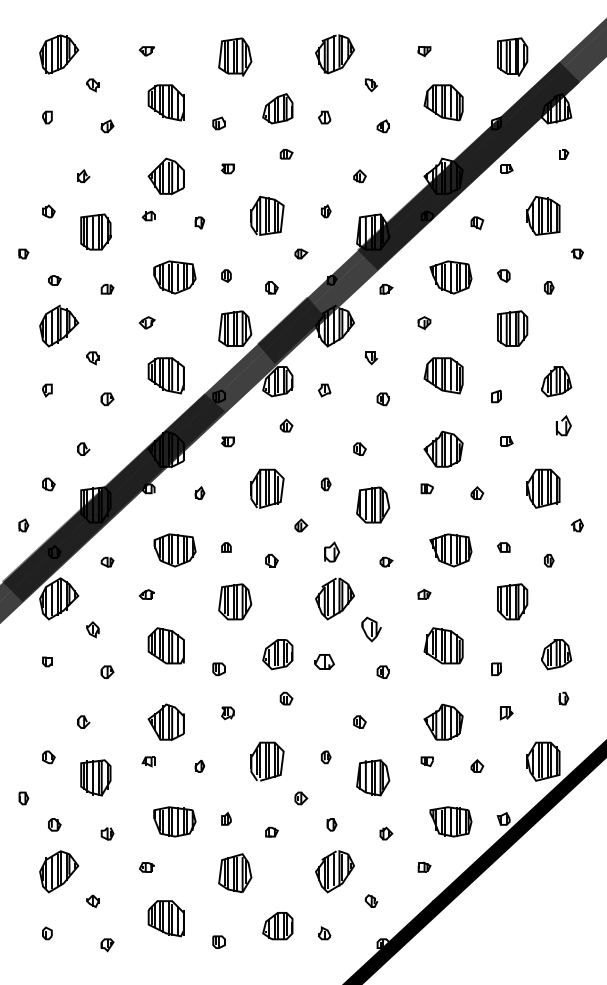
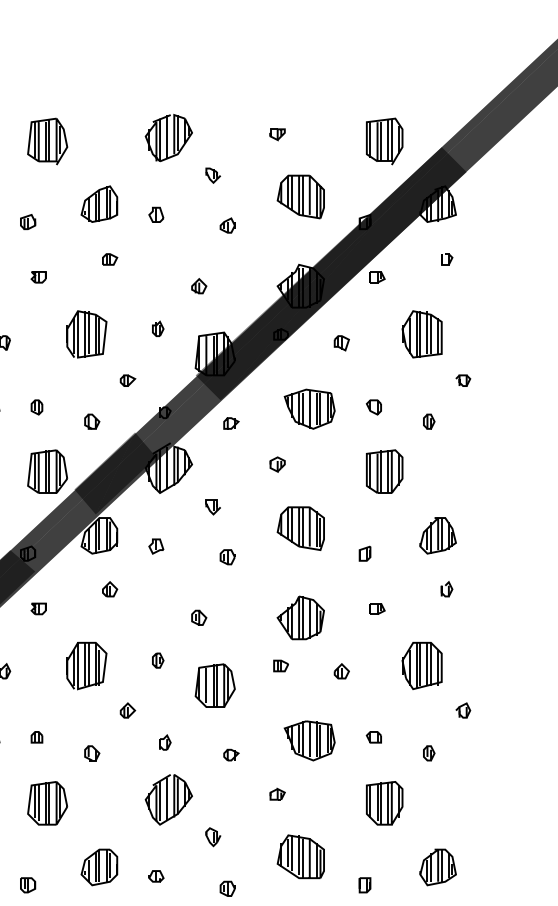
part: (563, 425) -> (446, 589), size x0.62
part: (331, 551) -> (164, 742), size x0.62
part: (371, 629) -> (213, 836), size x0.62
part: (324, 661) -> (156, 875), size x0.62

